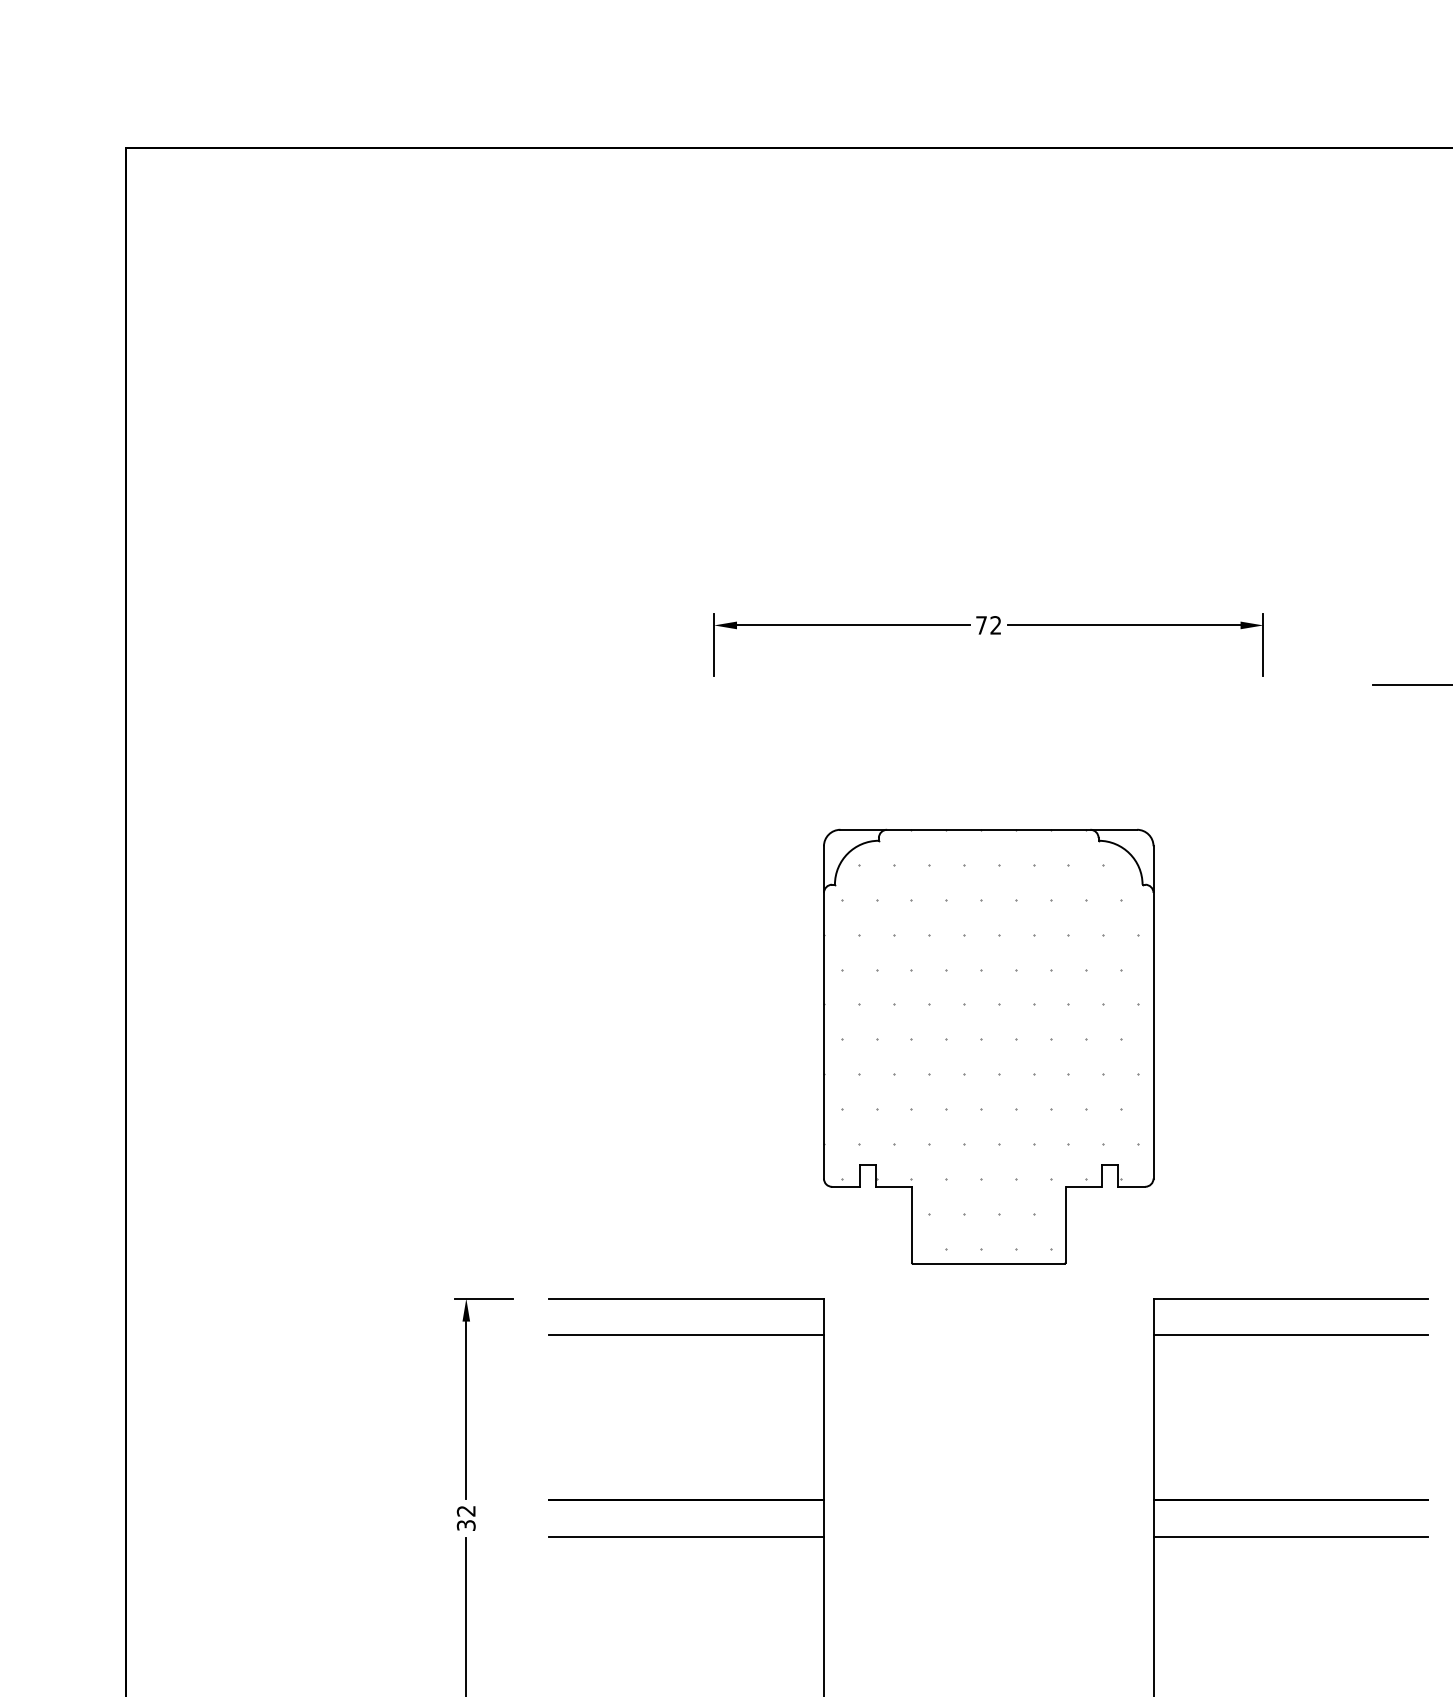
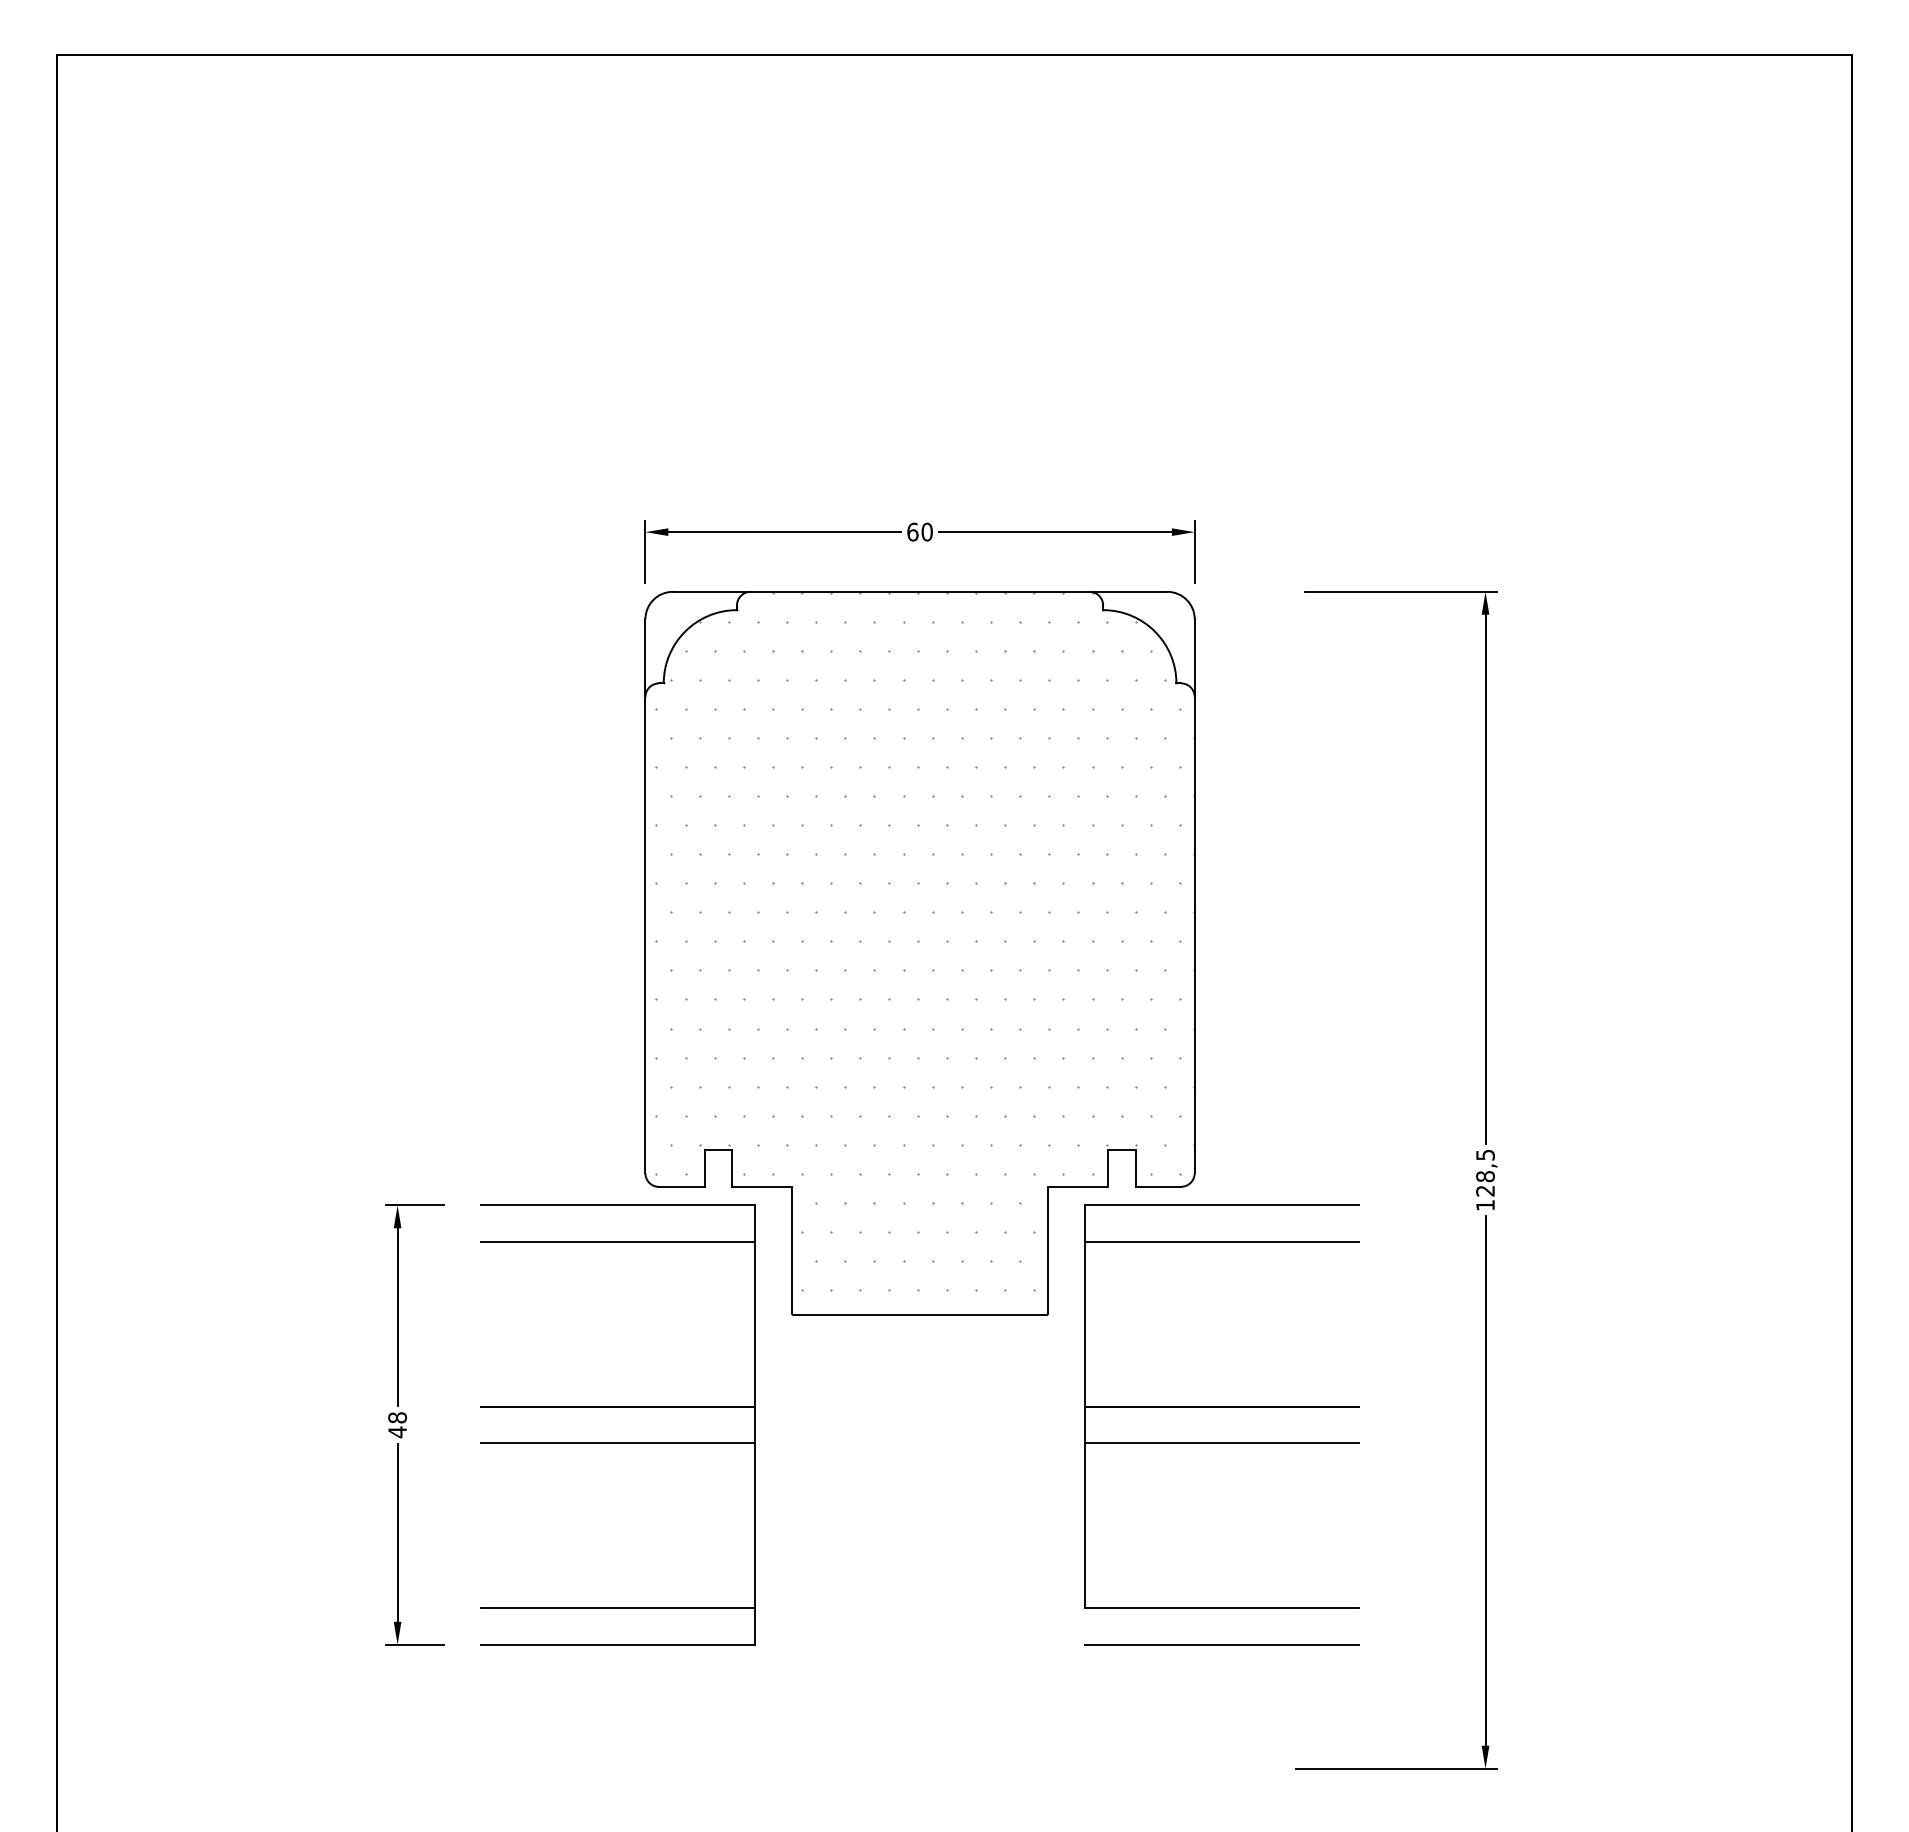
text: (988, 624) -> (919, 531), 72 -> 60
part: (988, 1046) -> (919, 953), size x1.67
text: (466, 1518) -> (397, 1425), 32 -> 48

